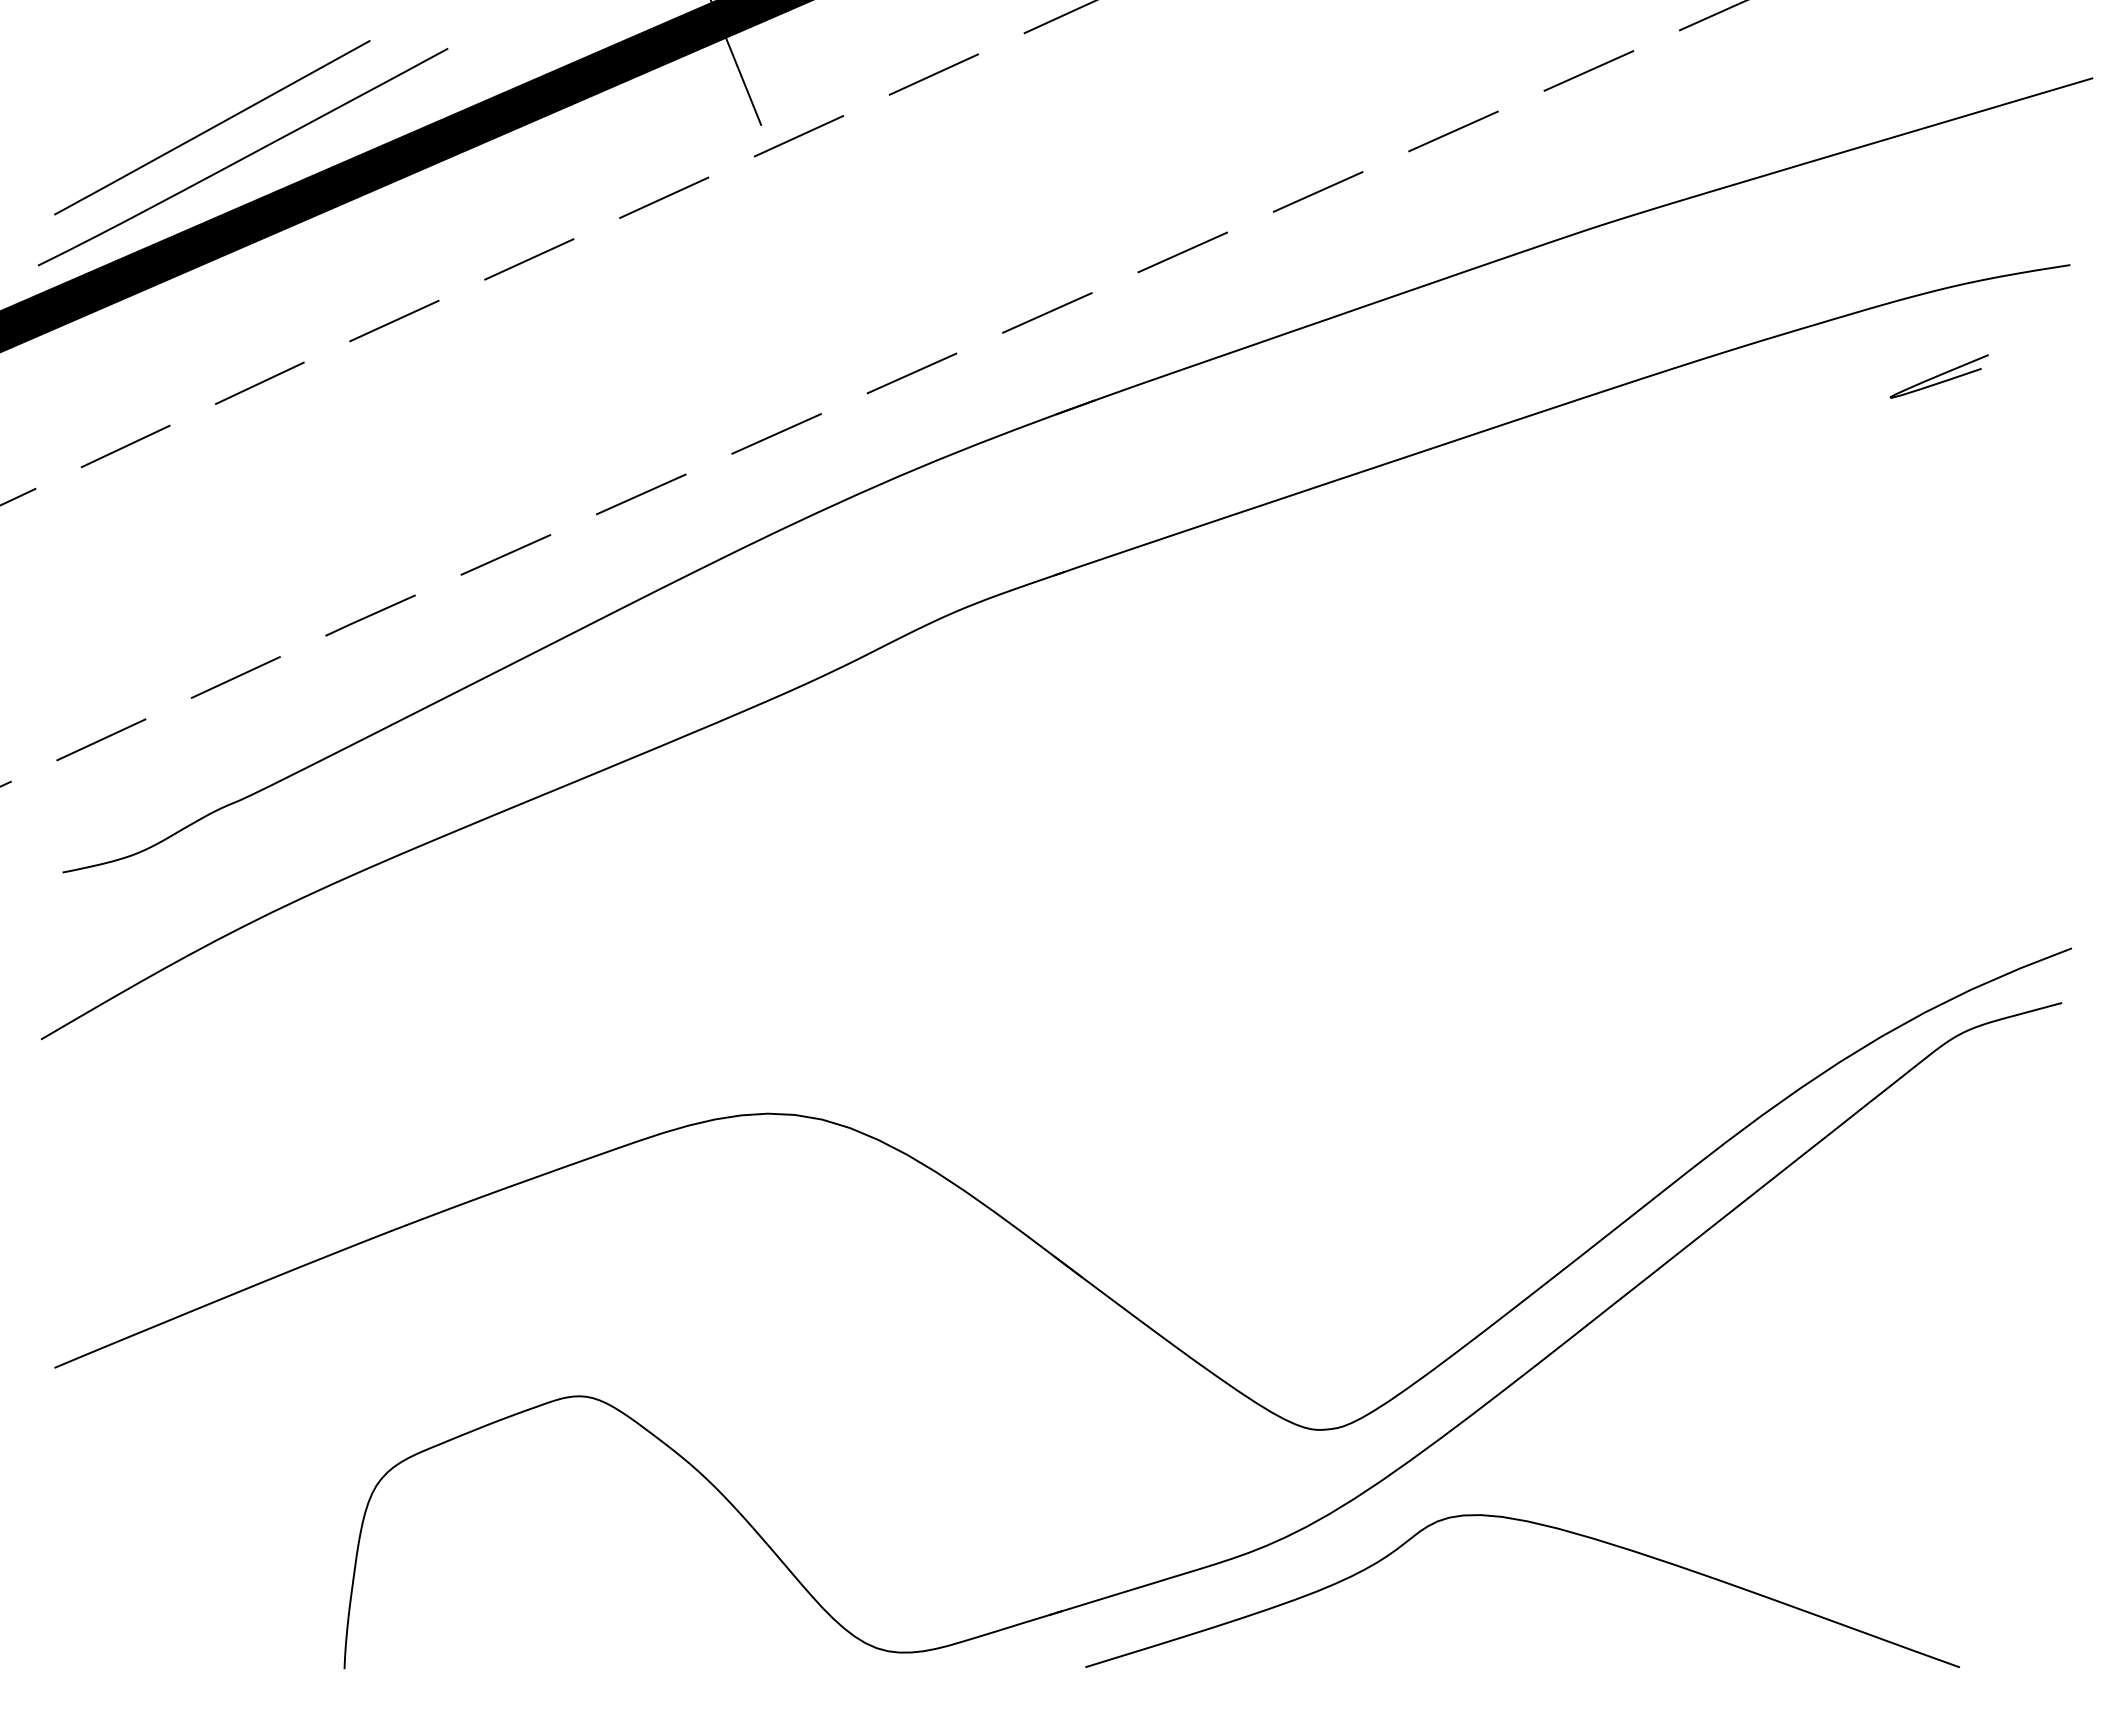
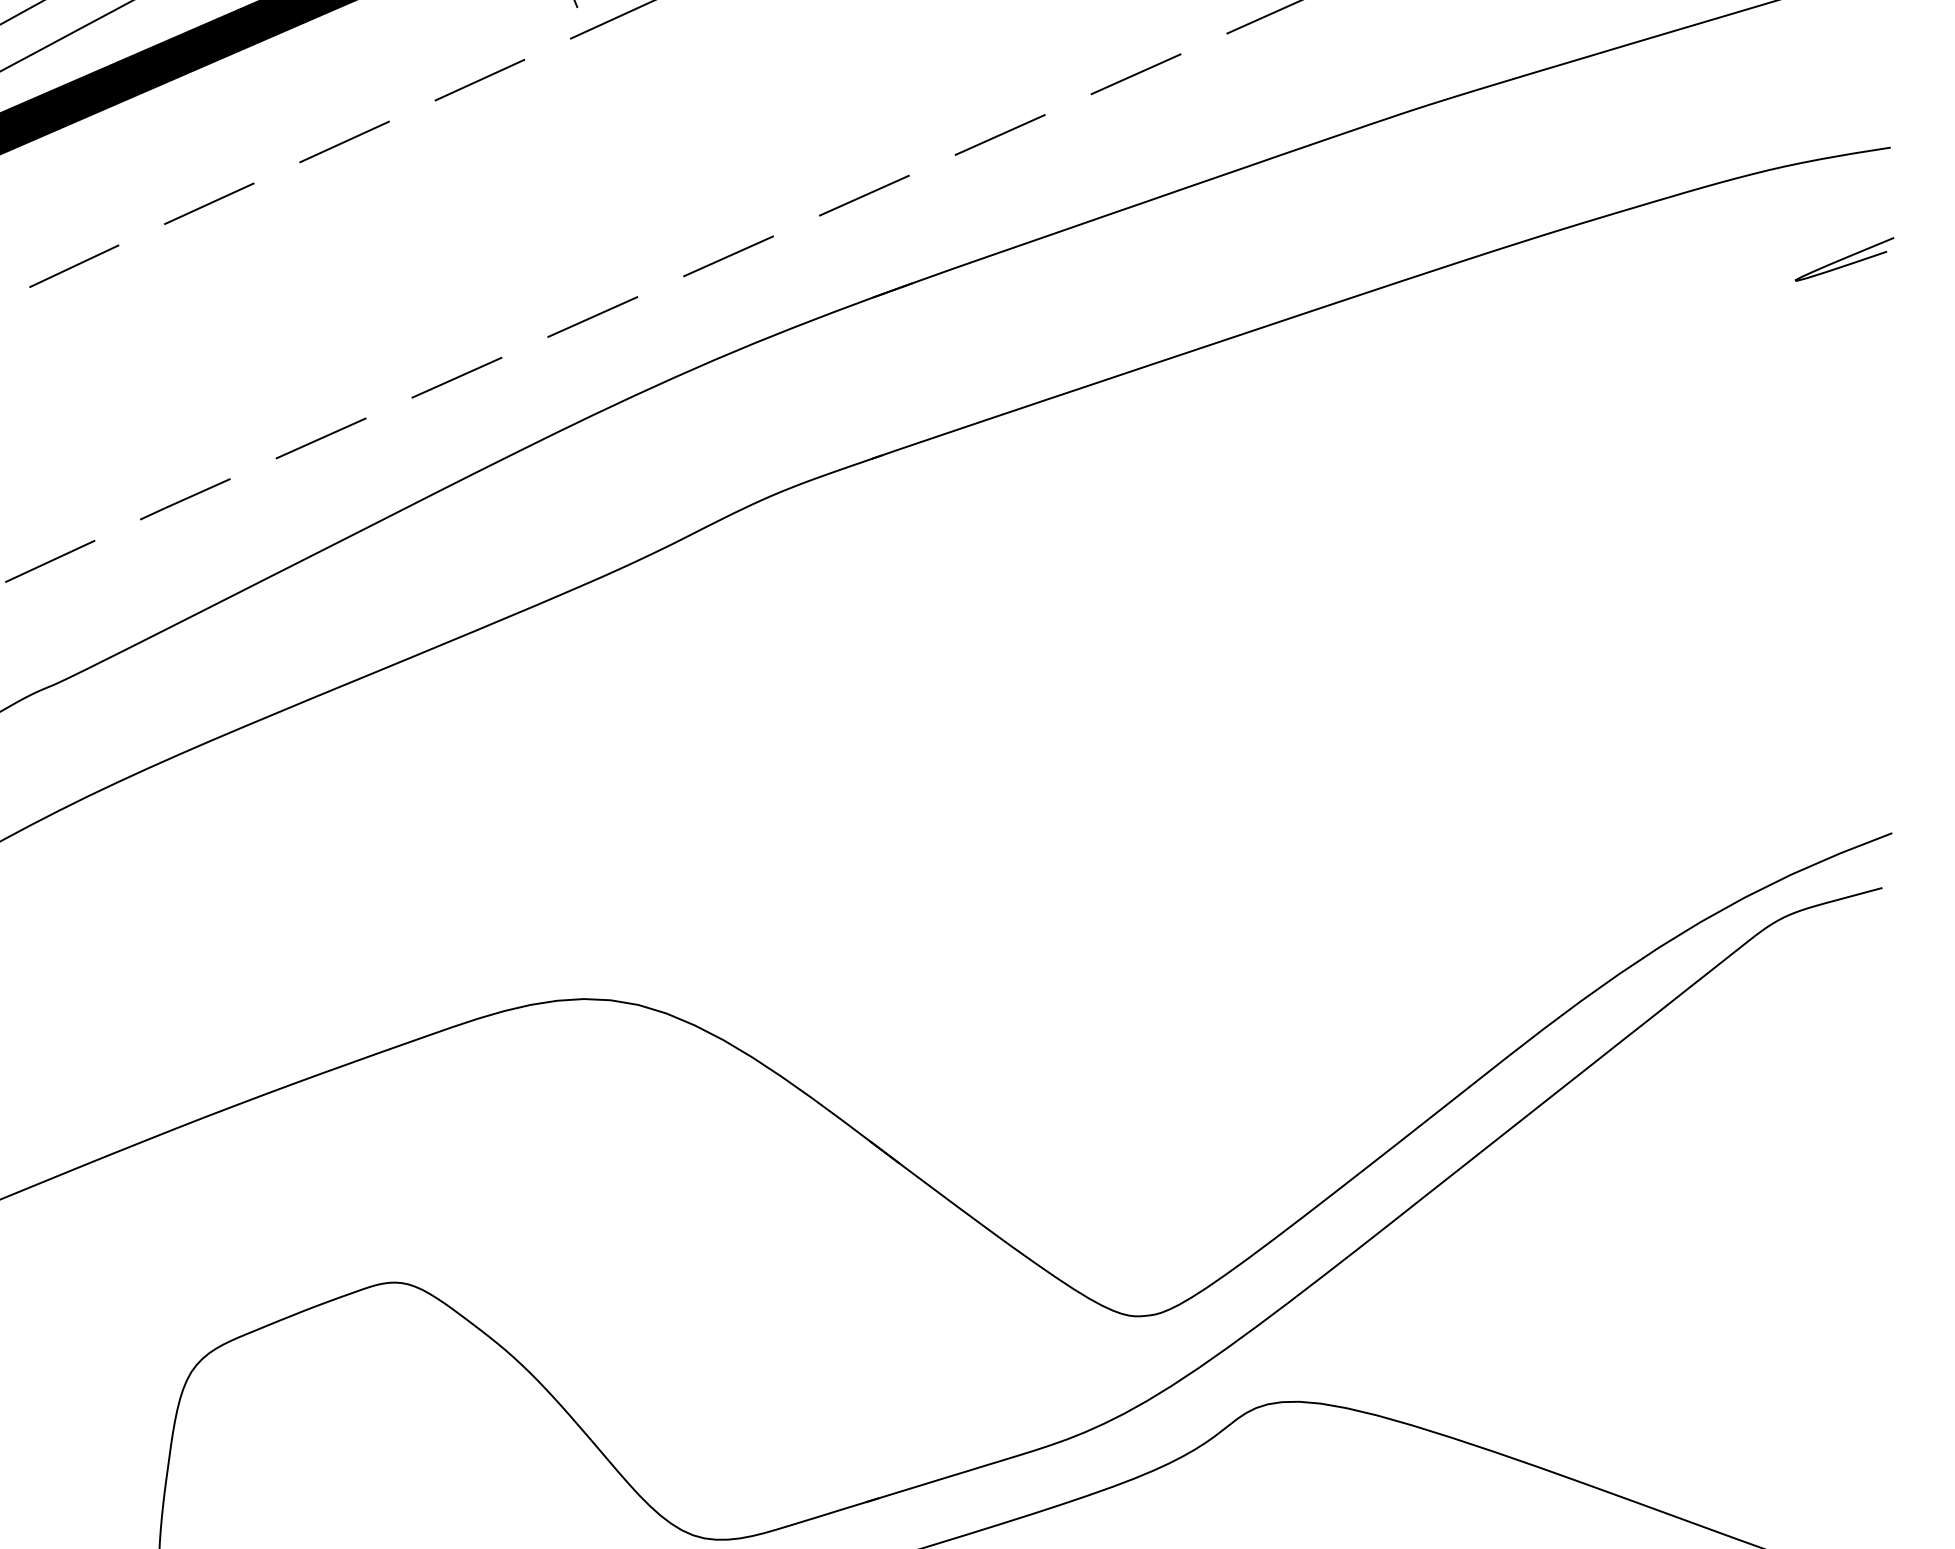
curve: (1938, 376) -> (1843, 259), moved

